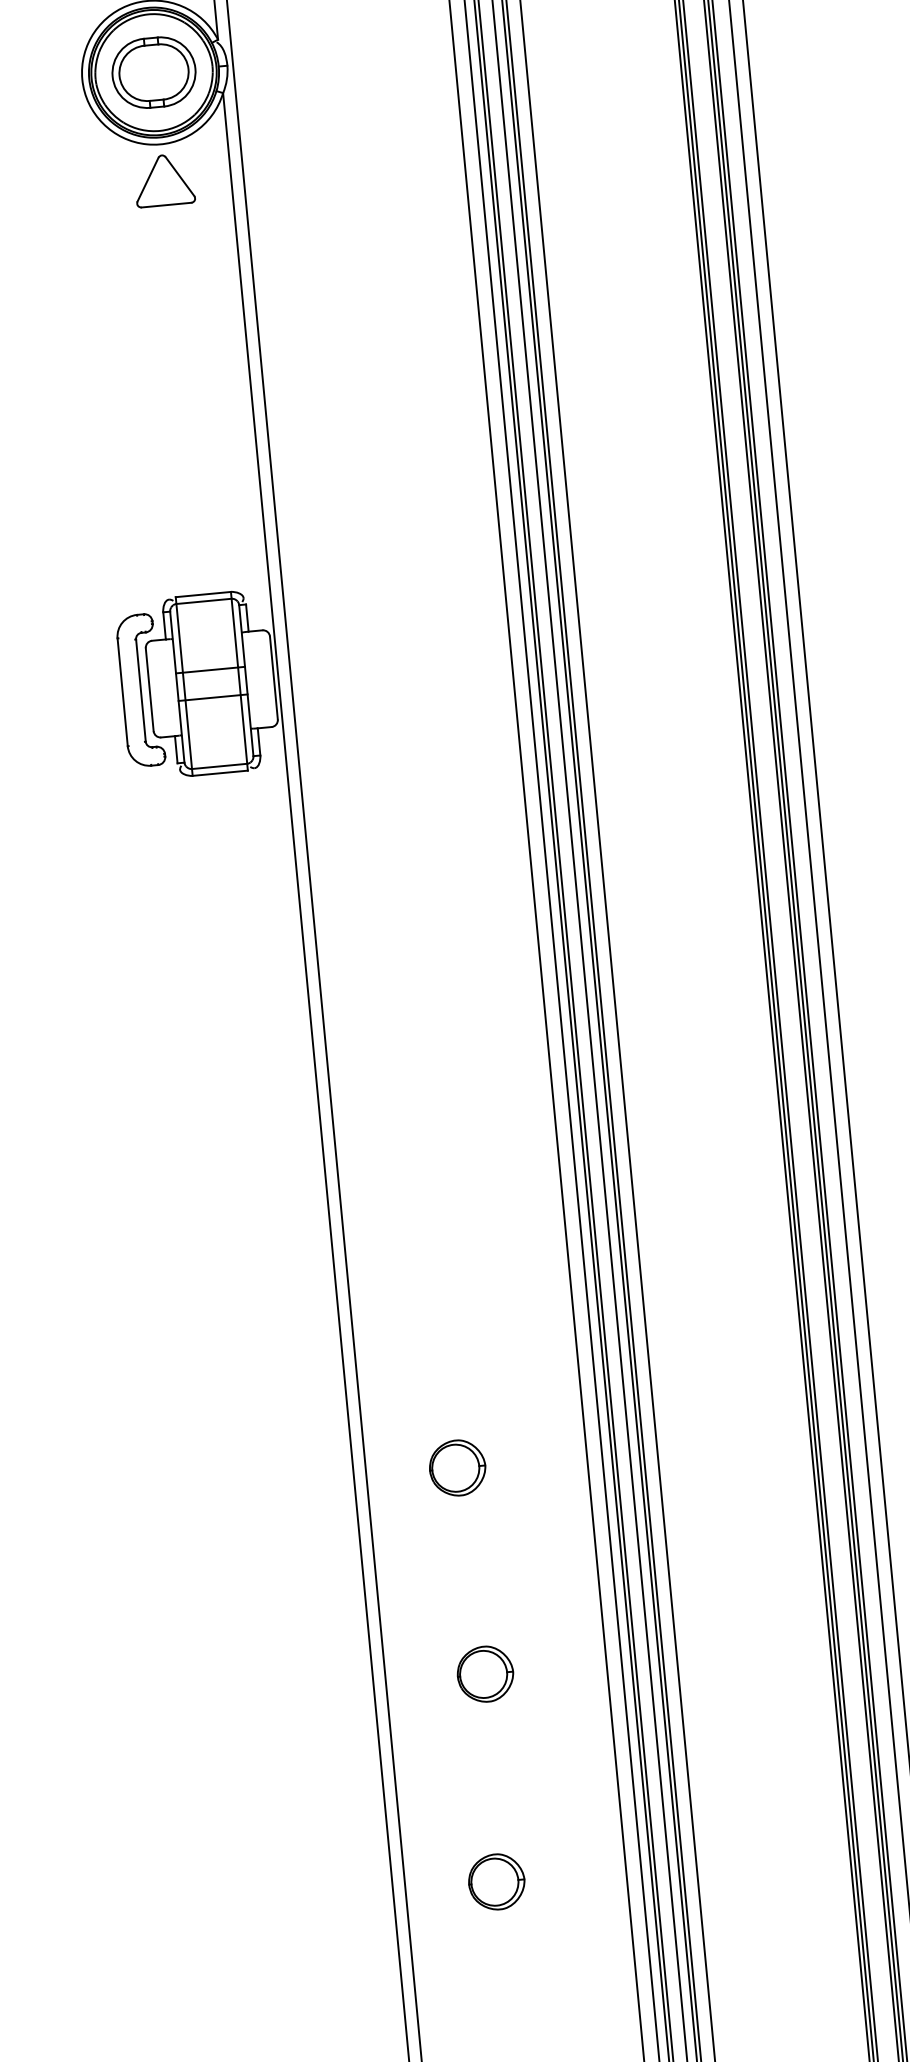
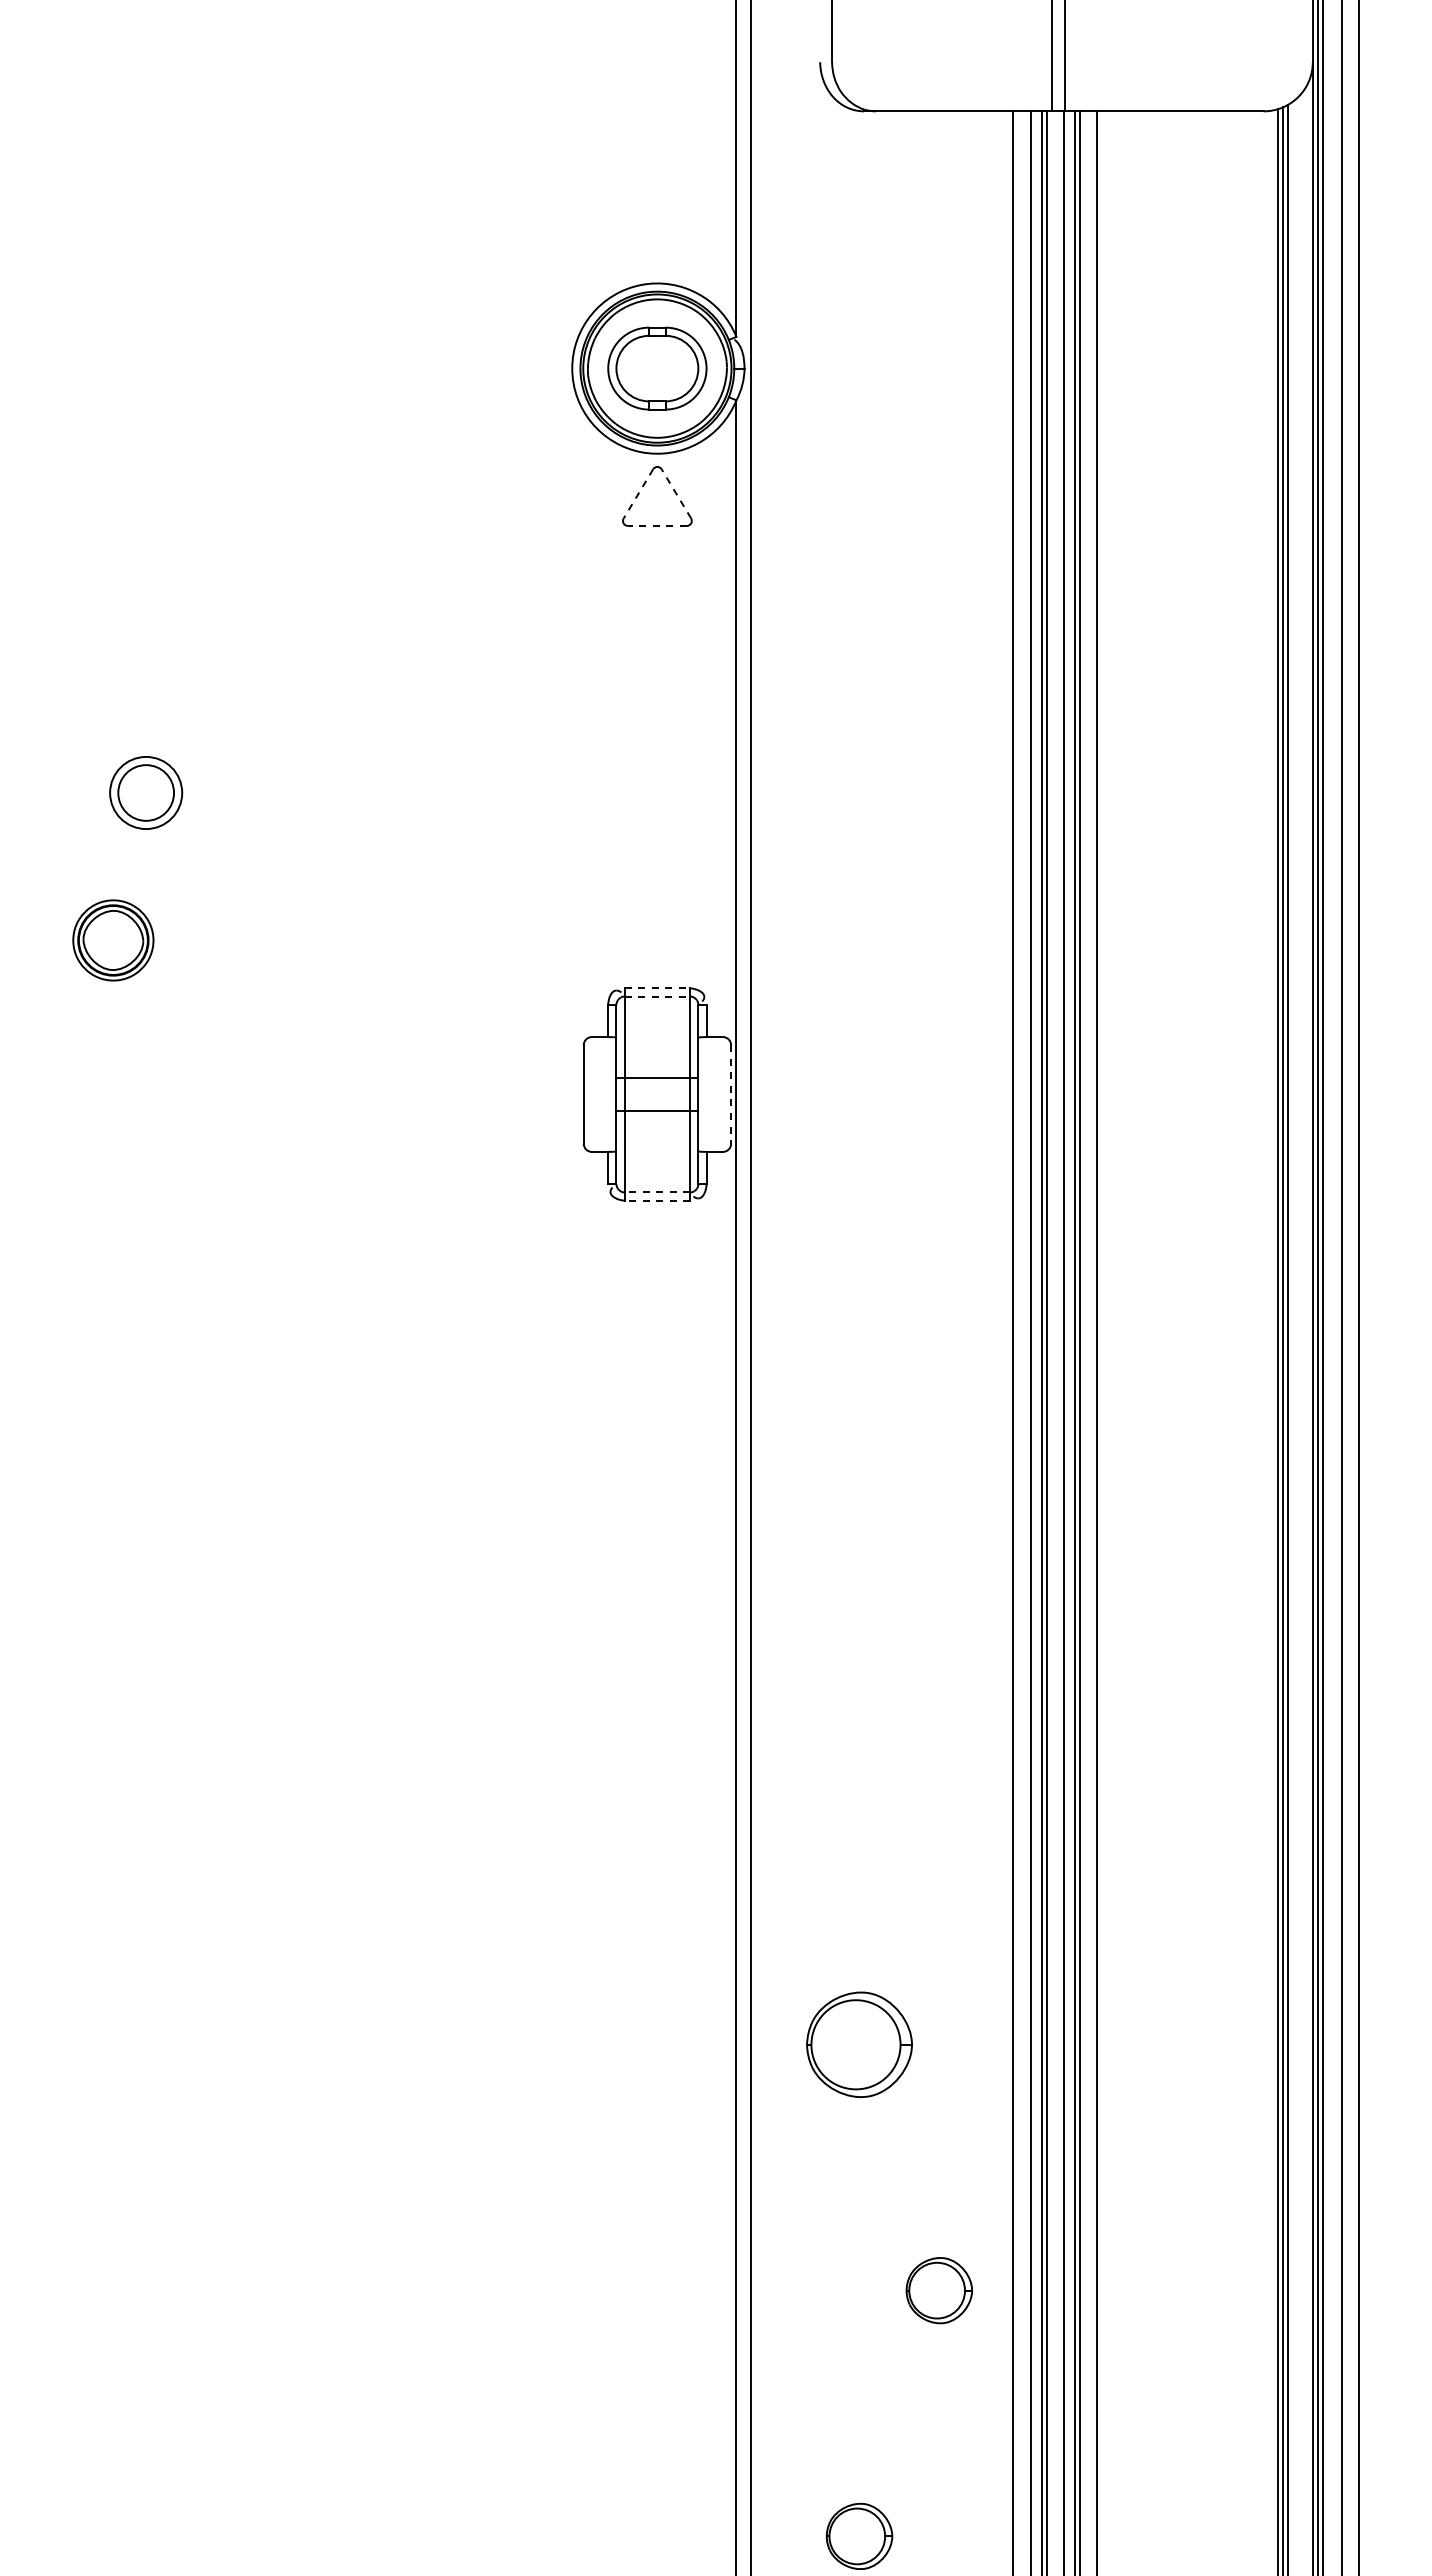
line: (180, 176) -> (676, 493), solid -> dashed
line: (148, 179) -> (638, 493), solid -> dashed
line: (165, 204) -> (656, 525), solid -> dashed
line: (203, 594) -> (657, 988), solid -> dashed
line: (204, 601) -> (657, 996), solid -> dashed
line: (274, 678) -> (731, 1095), solid -> dashed
part: (140, 690) -> (572, 1094), removed
line: (219, 766) -> (657, 1192), solid -> dashed
line: (220, 773) -> (657, 1200), solid -> dashed
part: (457, 1467) -> (859, 2044), size x1.6
part: (484, 1674) -> (938, 2290), moved

